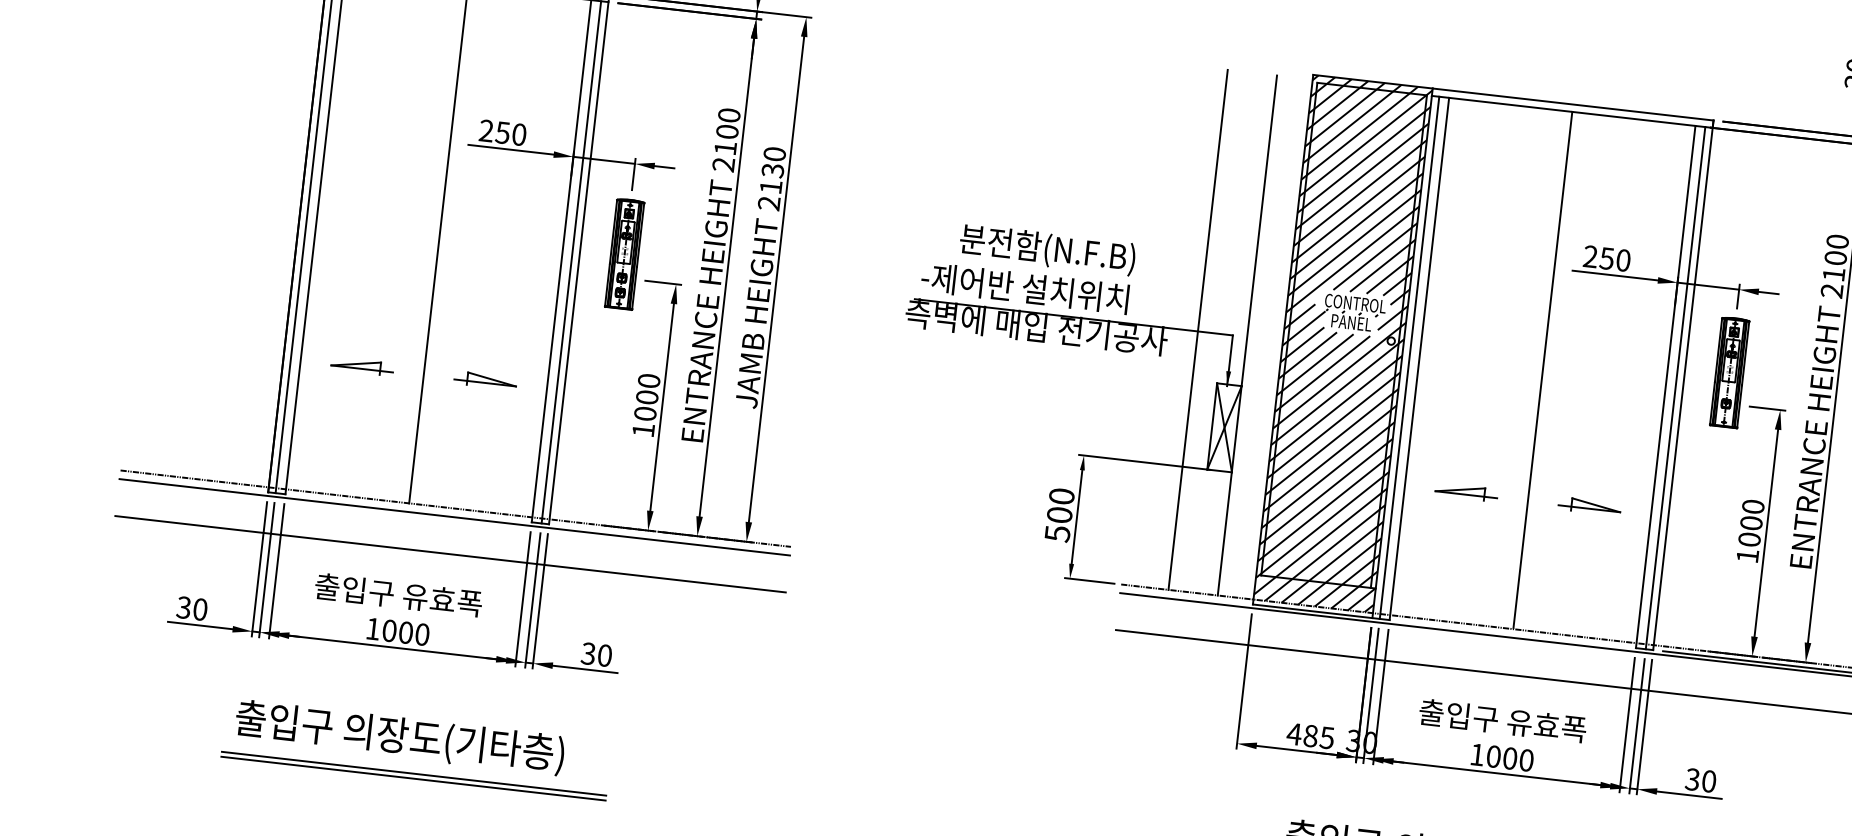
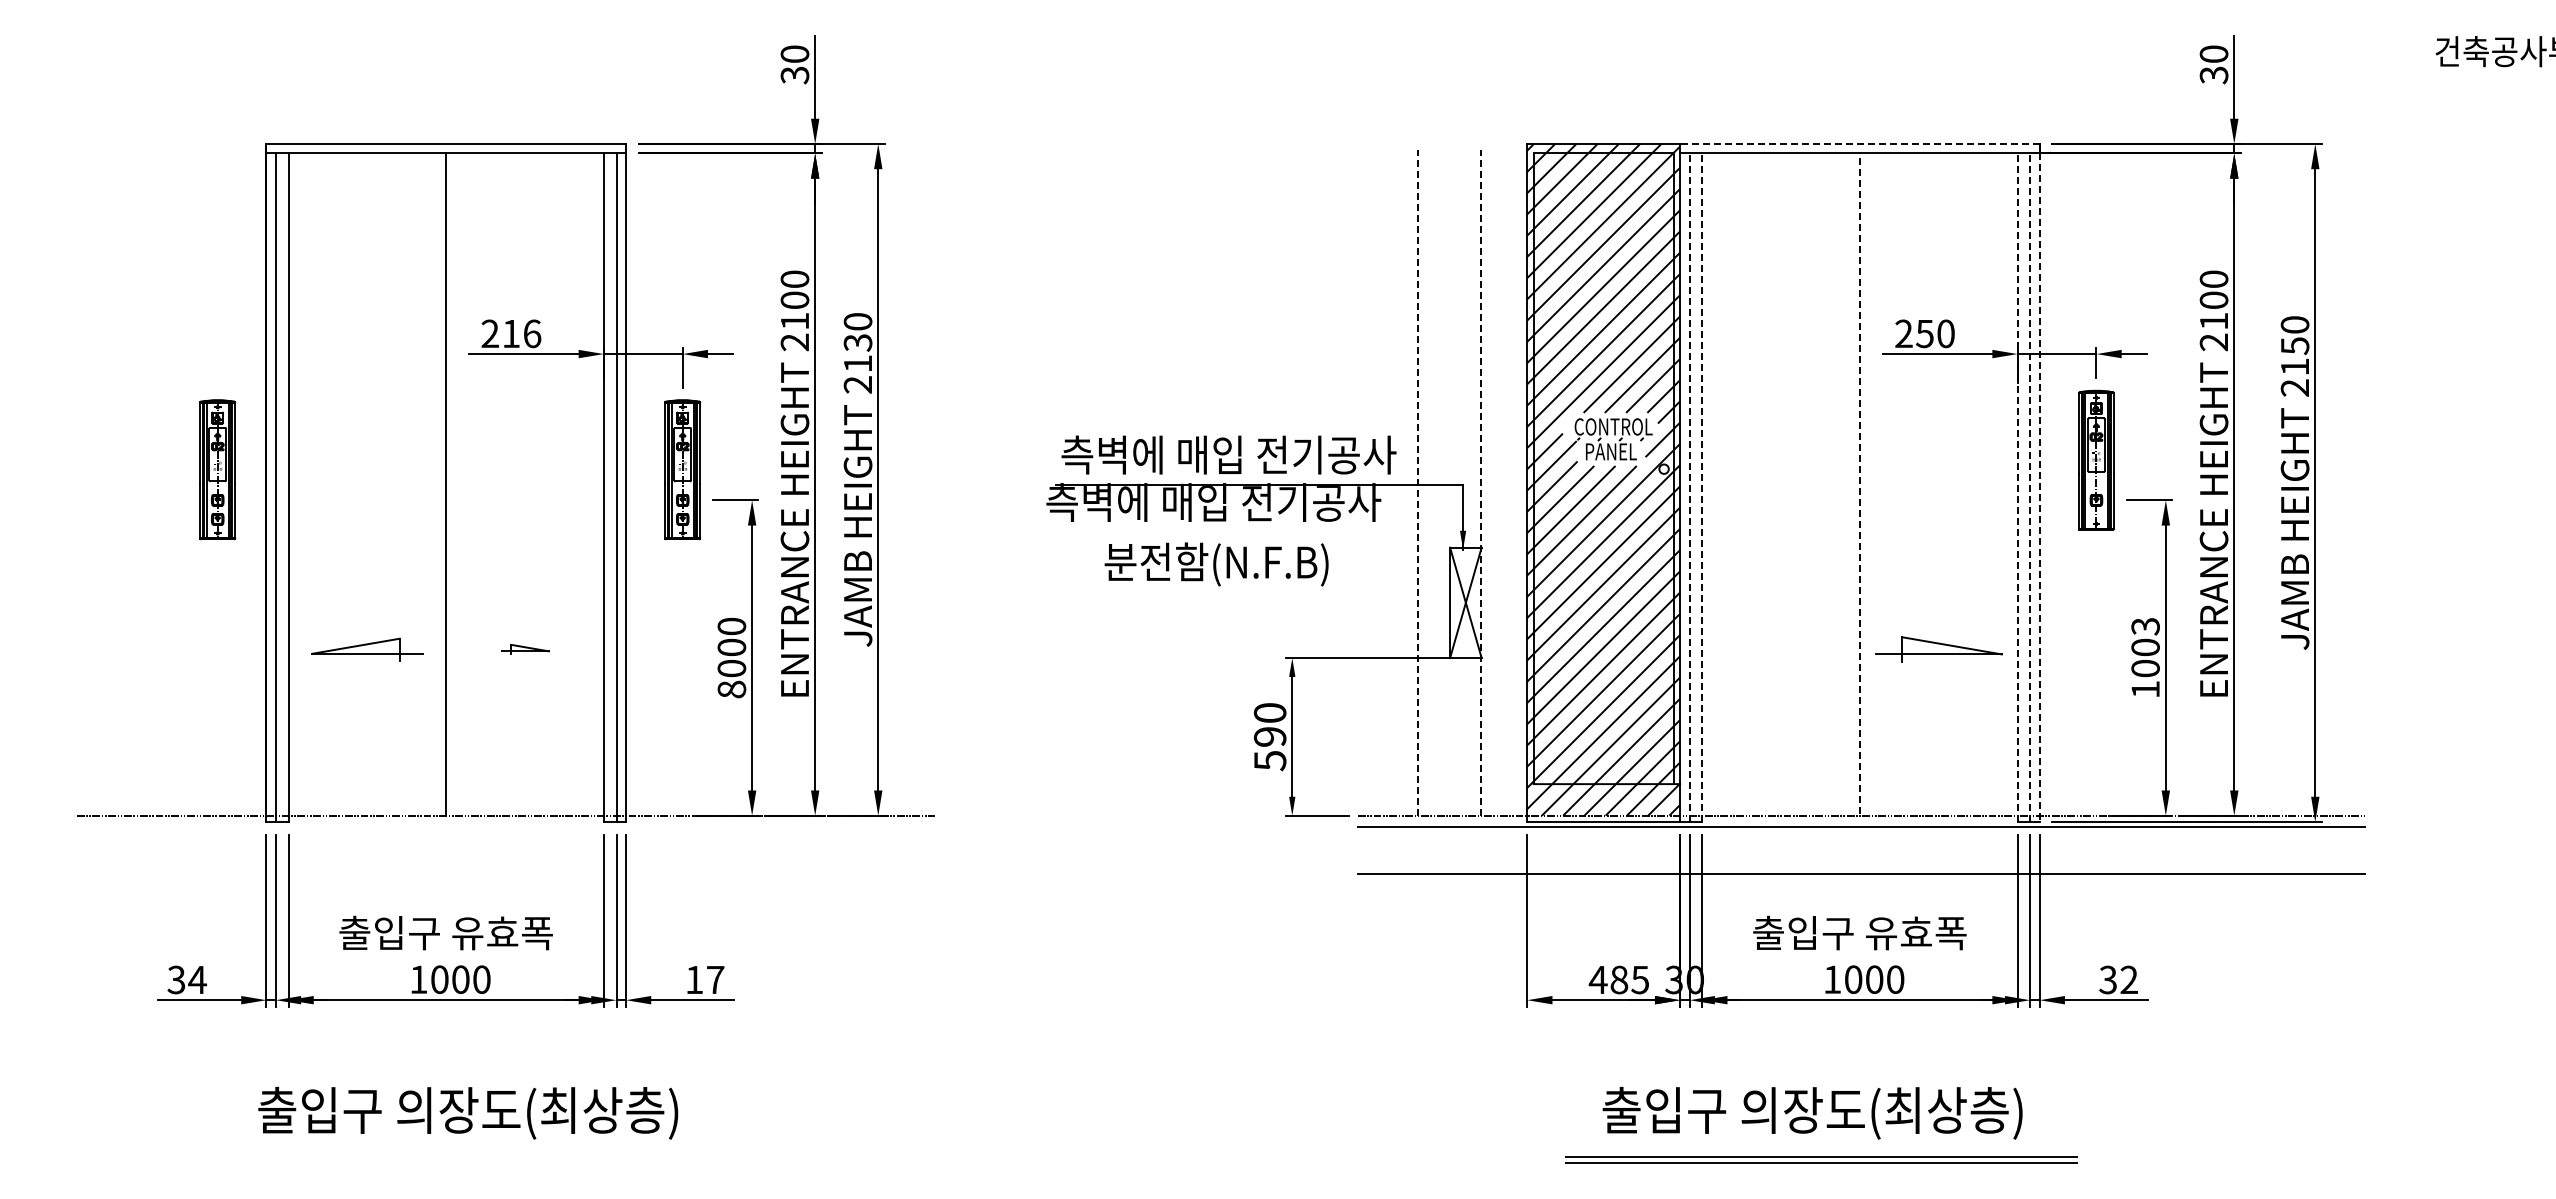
line: (1572, 104) -> (1859, 143), solid -> dashed
text: (510, 133) -> (521, 333), 250 -> 216
part: (261, 212) -> (217, 469), added
text: (1047, 249) -> (1216, 564), moved
text: (1052, 290) -> (1228, 454), -제어반 설치위치 -> 측벽에 매입 전기공사
line: (1198, 329) -> (1418, 482), solid -> dashed
line: (1247, 335) -> (1481, 482), solid -> dashed
line: (1409, 357) -> (1689, 487), solid -> dashed
line: (1419, 358) -> (1702, 487), solid -> dashed
part: (362, 366) -> (367, 649), size x1.4
line: (1542, 369) -> (1859, 483), solid -> dashed
part: (485, 380) -> (525, 649), size x0.6
line: (1665, 386) -> (2017, 487), solid -> dashed
line: (1675, 388) -> (2030, 487), solid -> dashed
line: (1682, 389) -> (2039, 488), solid -> dashed
text: (643, 430) -> (731, 689), 1000 -> 8000
part: (1466, 492) -> (1780, 649), removed
part: (1589, 506) -> (1938, 649), size x1.6
text: (1753, 506) -> (2145, 626), 1000 -> 1003
text: (1060, 514) -> (1270, 736), 500 -> 590
line: (454, 517) -> (505, 826), removed
line: (450, 554) -> (505, 874), removed
text: (200, 609) -> (197, 979), 30 -> 34
text: (596, 654) -> (704, 979), 30 -> 17
text: (488, 745) -> (581, 1110), 출입구 의장도(기타층) -> 출입구 의장도(최상층)
line: (414, 773) -> (491, 1156), removed
line: (413, 779) -> (491, 1163), removed
text: (1708, 781) -> (2128, 979), 30 -> 32

